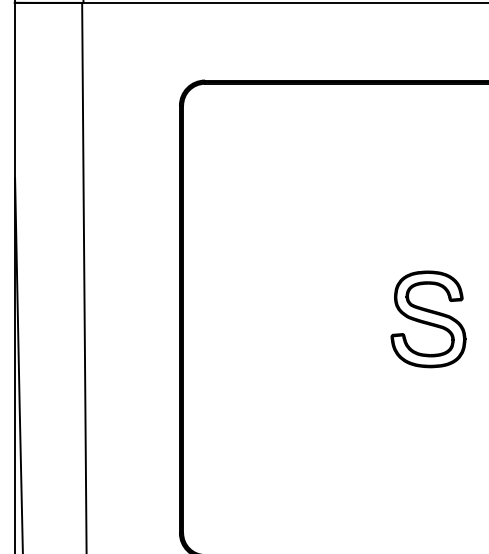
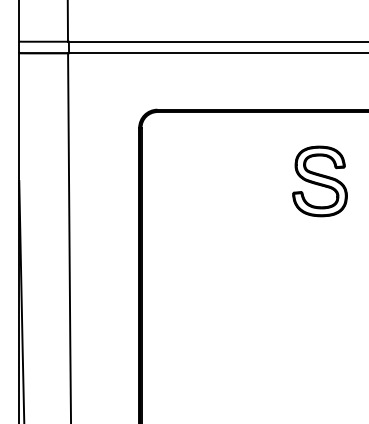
part: (427, 319) -> (319, 181), moved

